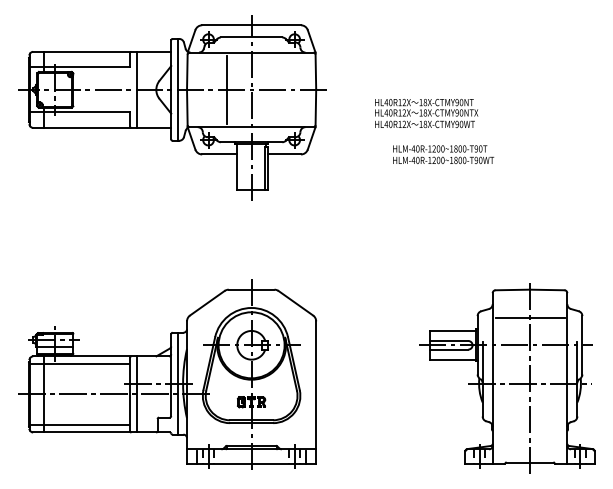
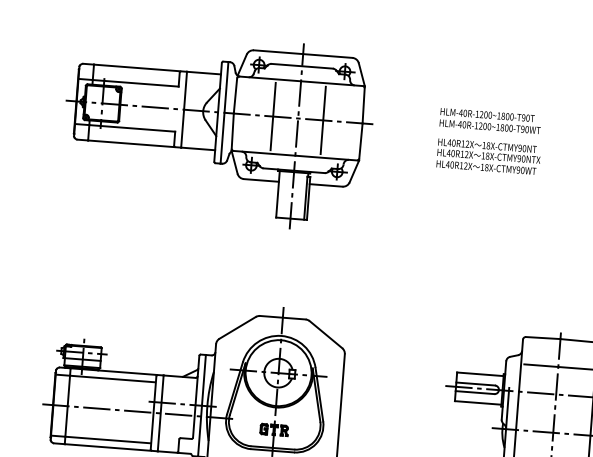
line: (276, 89) -> (323, 120), added
text: (426, 113) -> (488, 156), moved
text: (443, 154) -> (490, 120), moved

